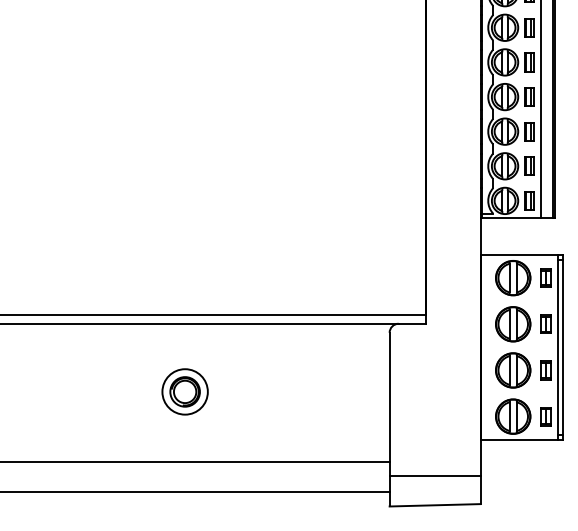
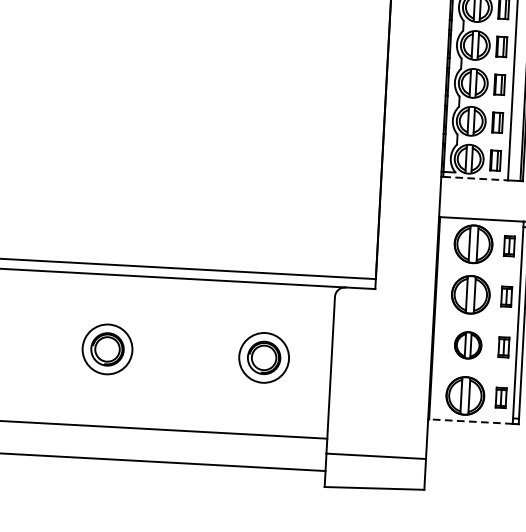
line: (511, 218) -> (475, 178), solid -> dashed
part: (513, 370) -> (468, 345), size x0.7
part: (327, 391) -> (263, 357), added
line: (519, 439) -> (470, 421), solid -> dashed

